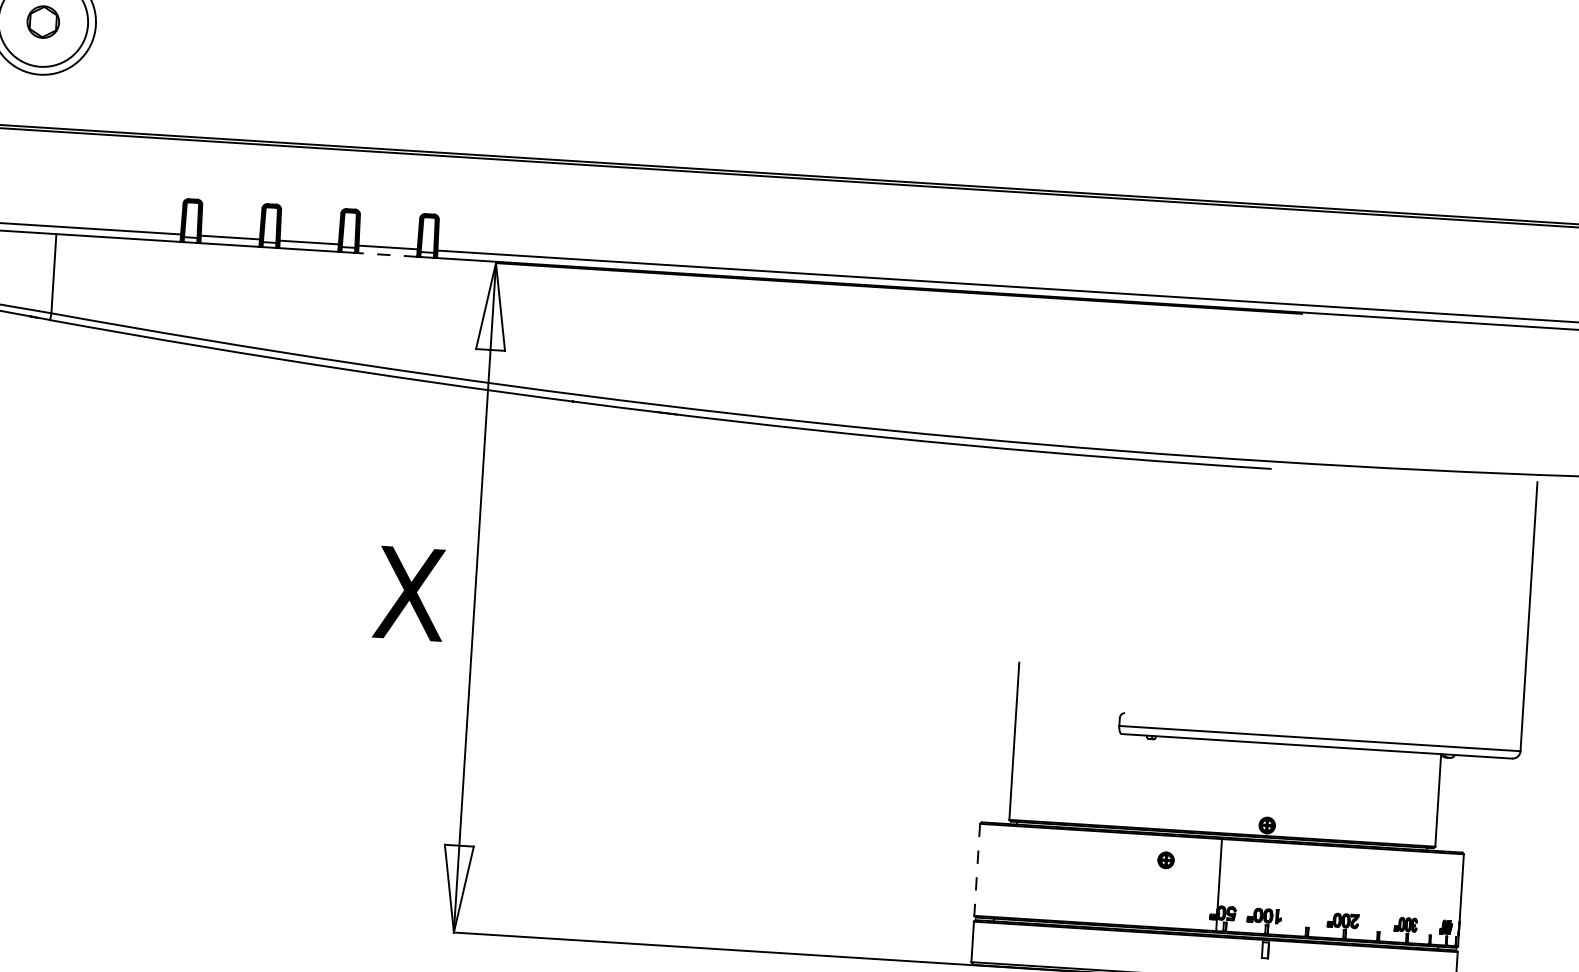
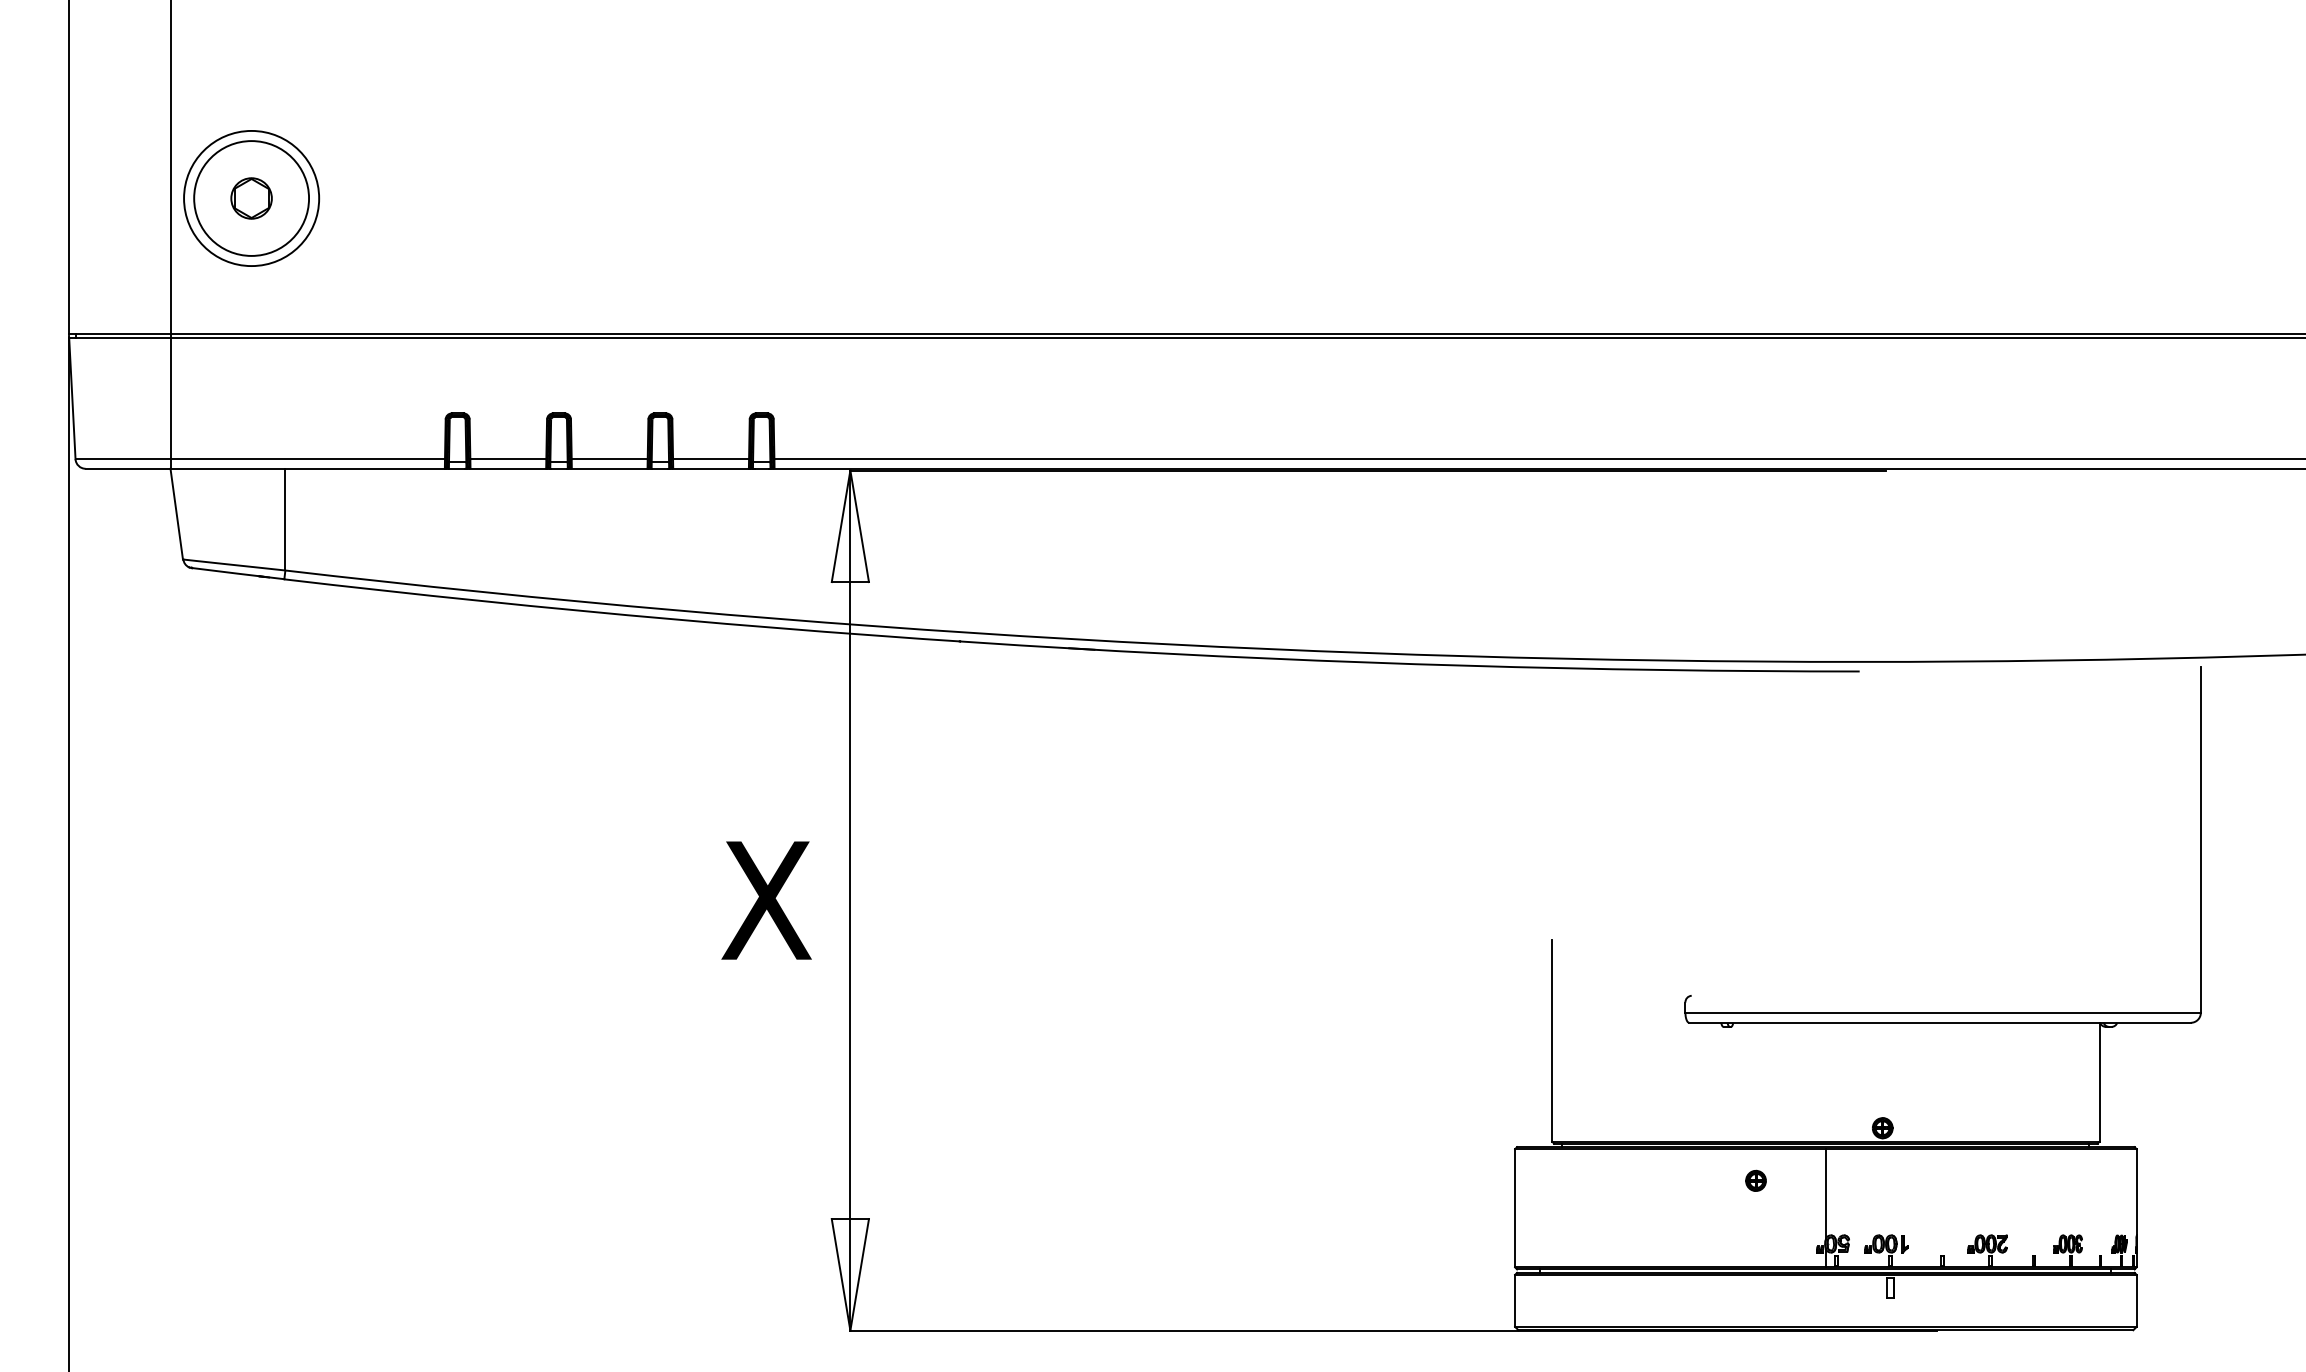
line: (388, 254) -> (711, 468), dashed -> solid
line: (977, 870) -> (1515, 1208), dashed -> solid

